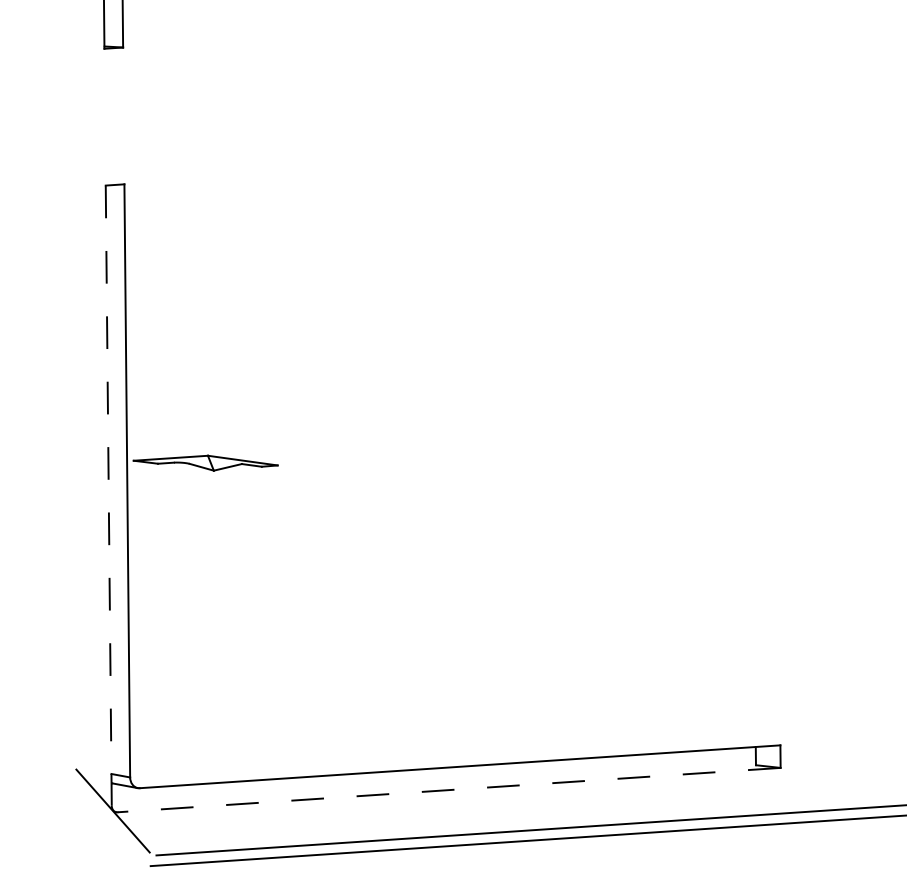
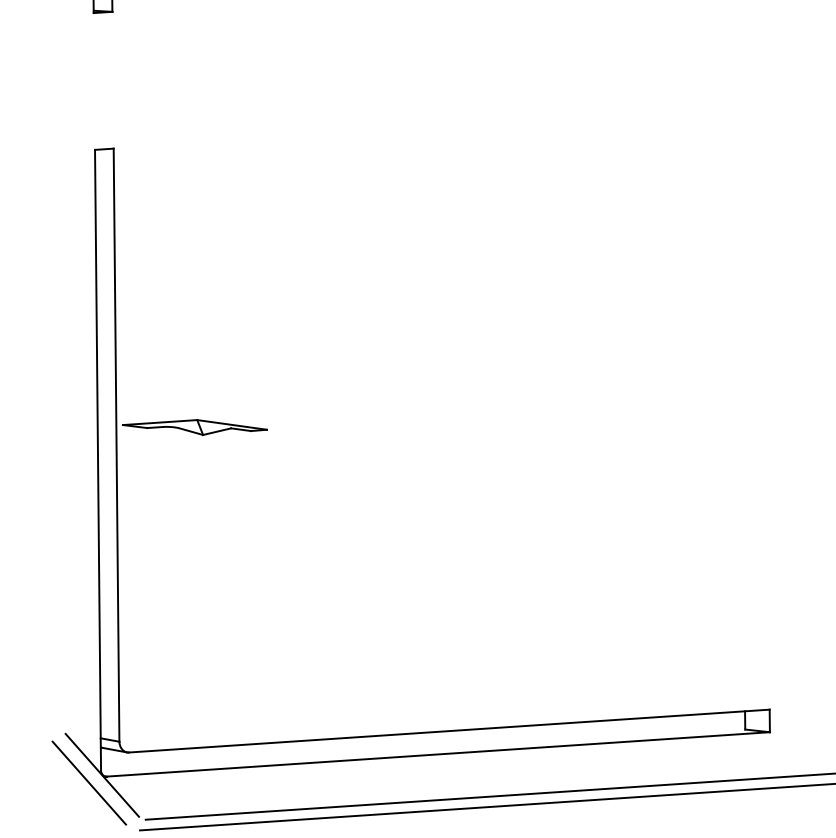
line: (108, 496) -> (97, 460), dashed -> solid
line: (448, 790) -> (437, 754), dashed -> solid
line: (99, 818) -> (88, 782), added

